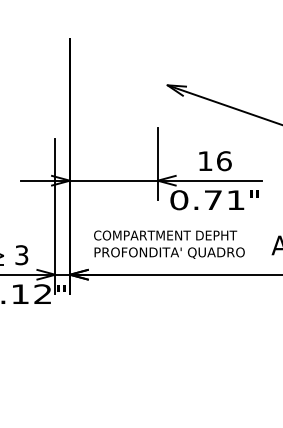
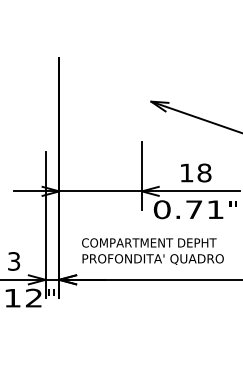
text: (224, 161) -> (204, 173), 16 -> 18

